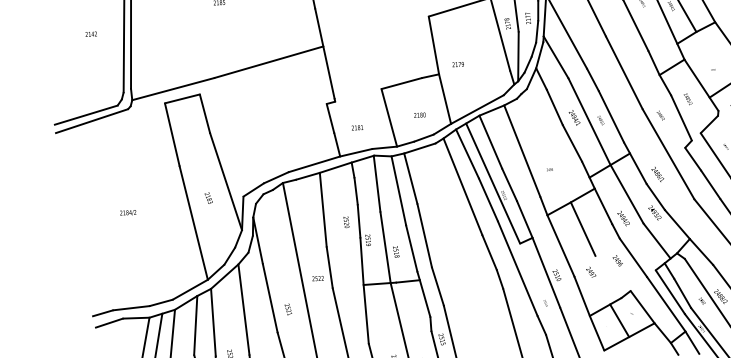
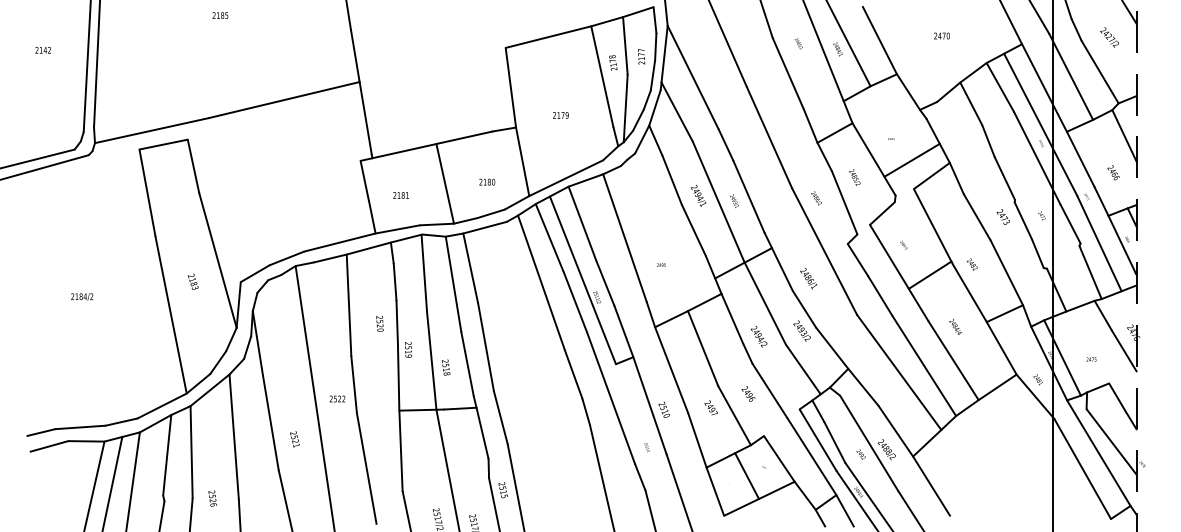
text: (457, 64) -> (560, 115), moved
line: (358, 95) -> (404, 151), added
line: (608, 276) -> (734, 415), added

